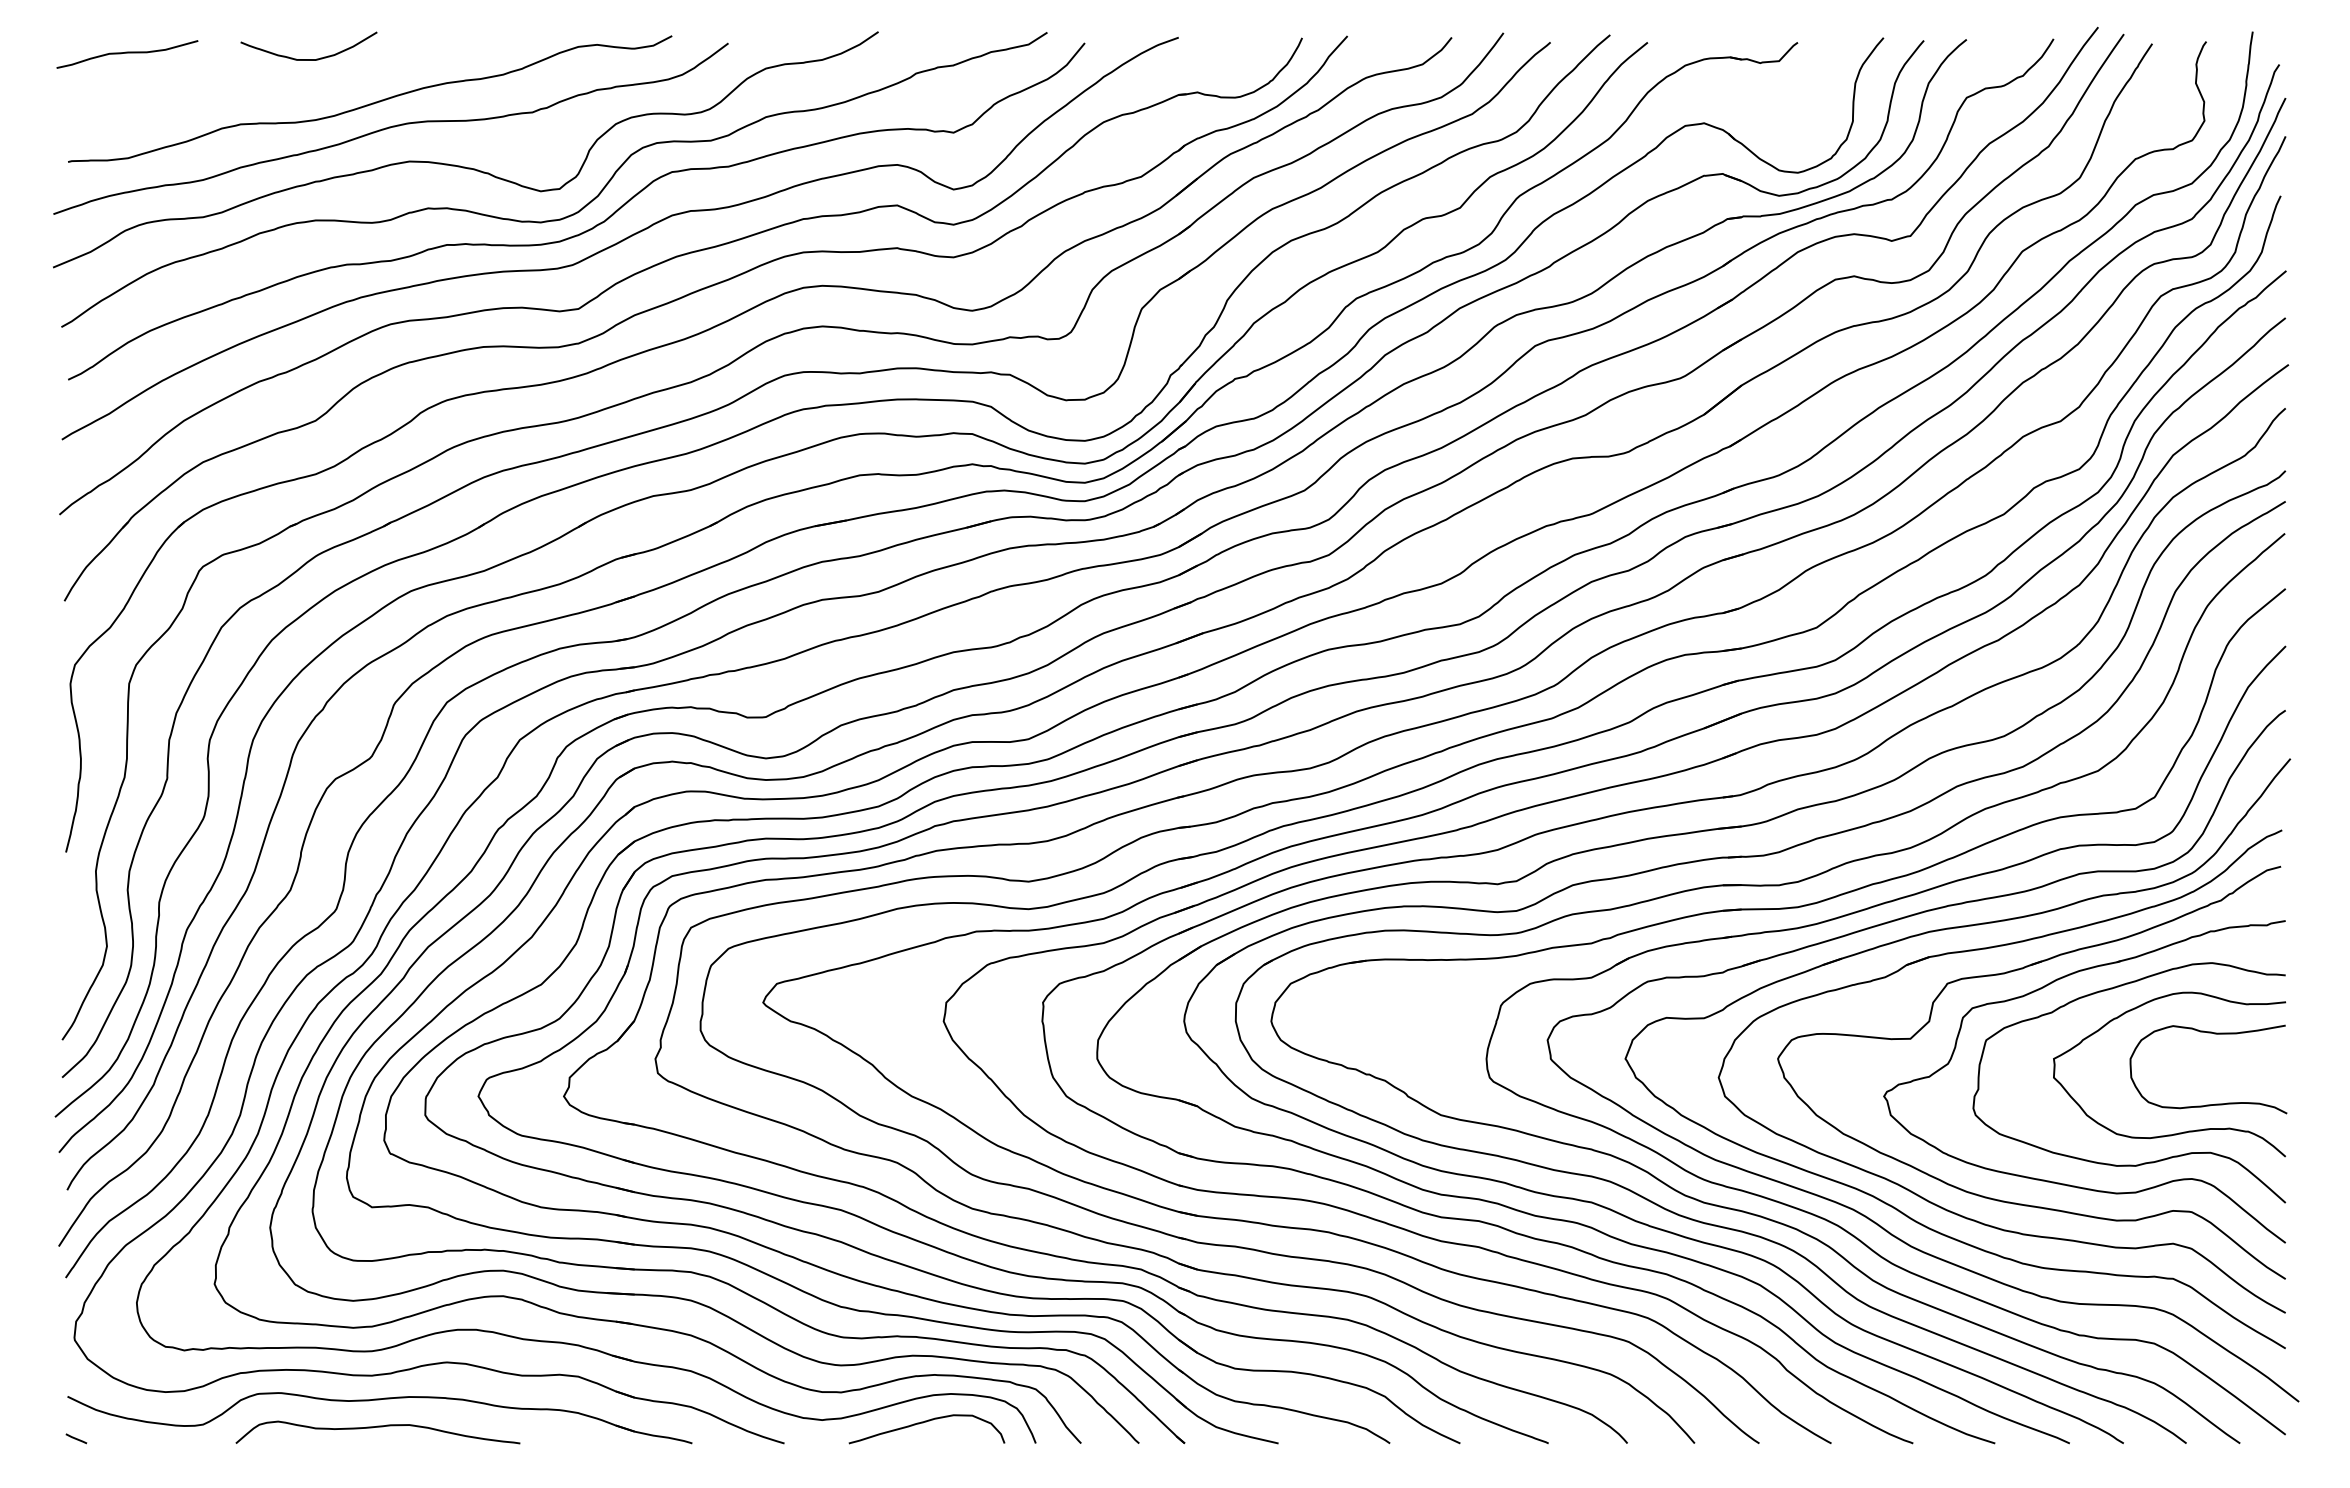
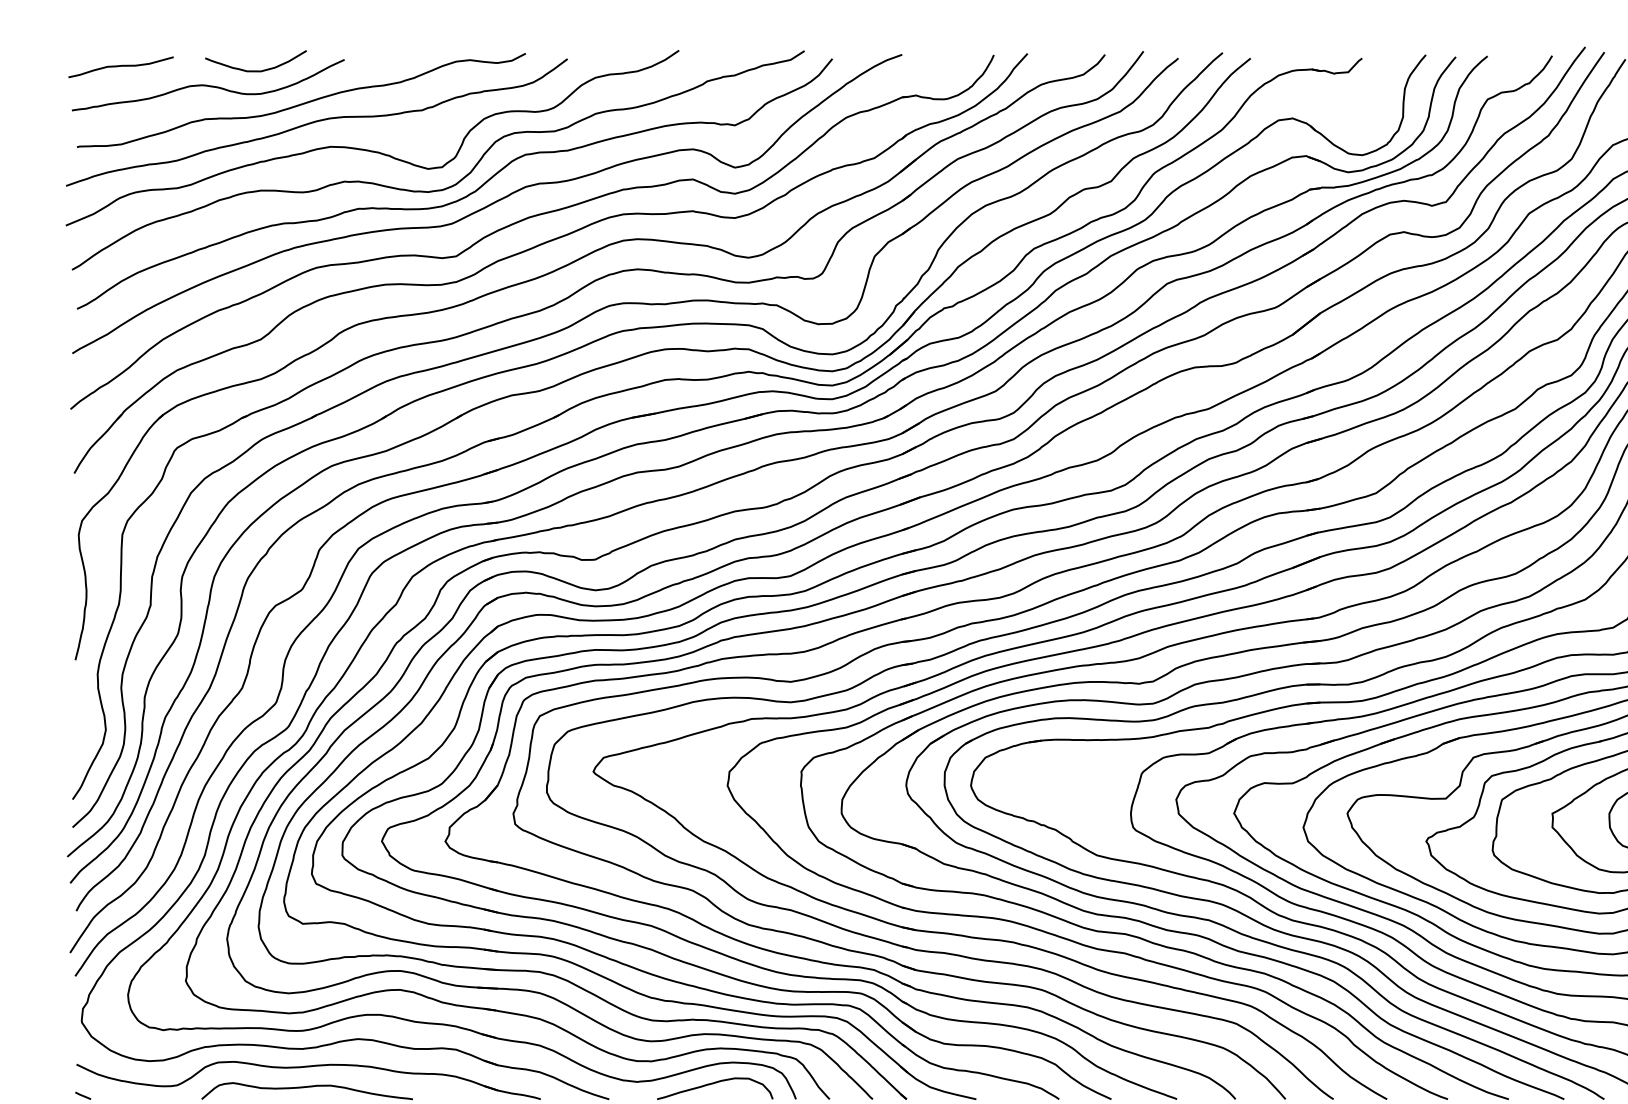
curve: (244, 78) -> (208, 85), added

